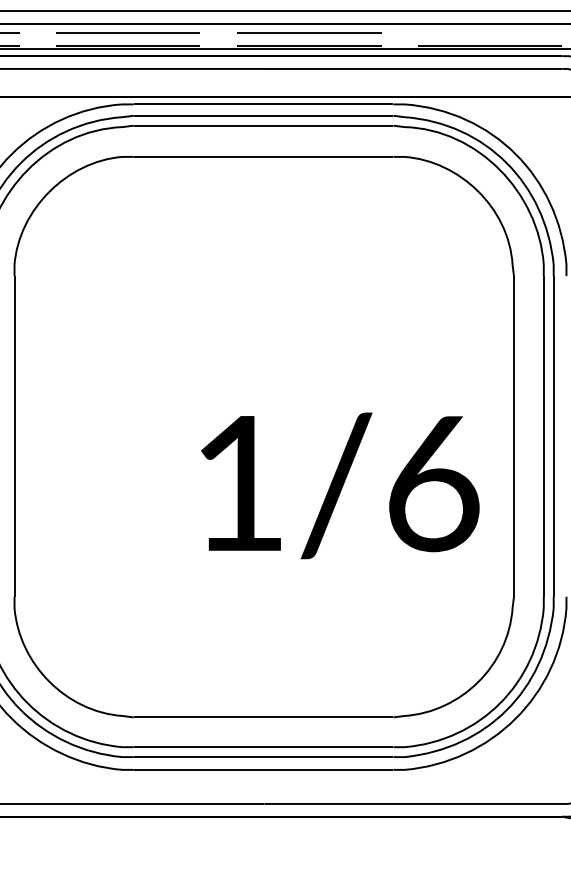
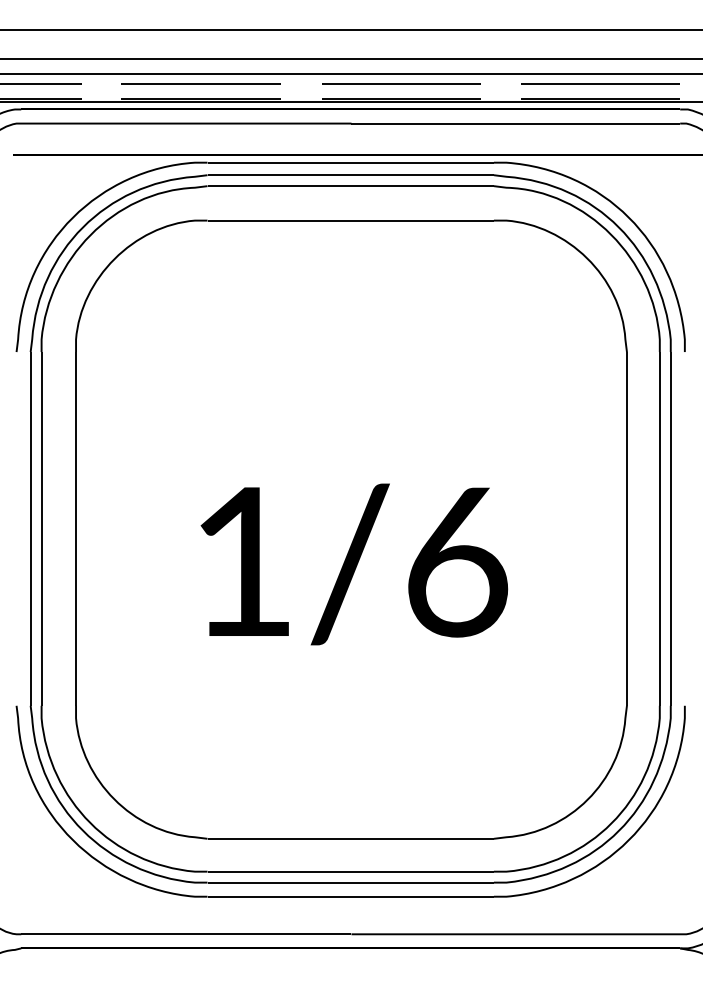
line: (490, 32) -> (600, 83), added
text: (340, 485) -> (354, 564), moved

